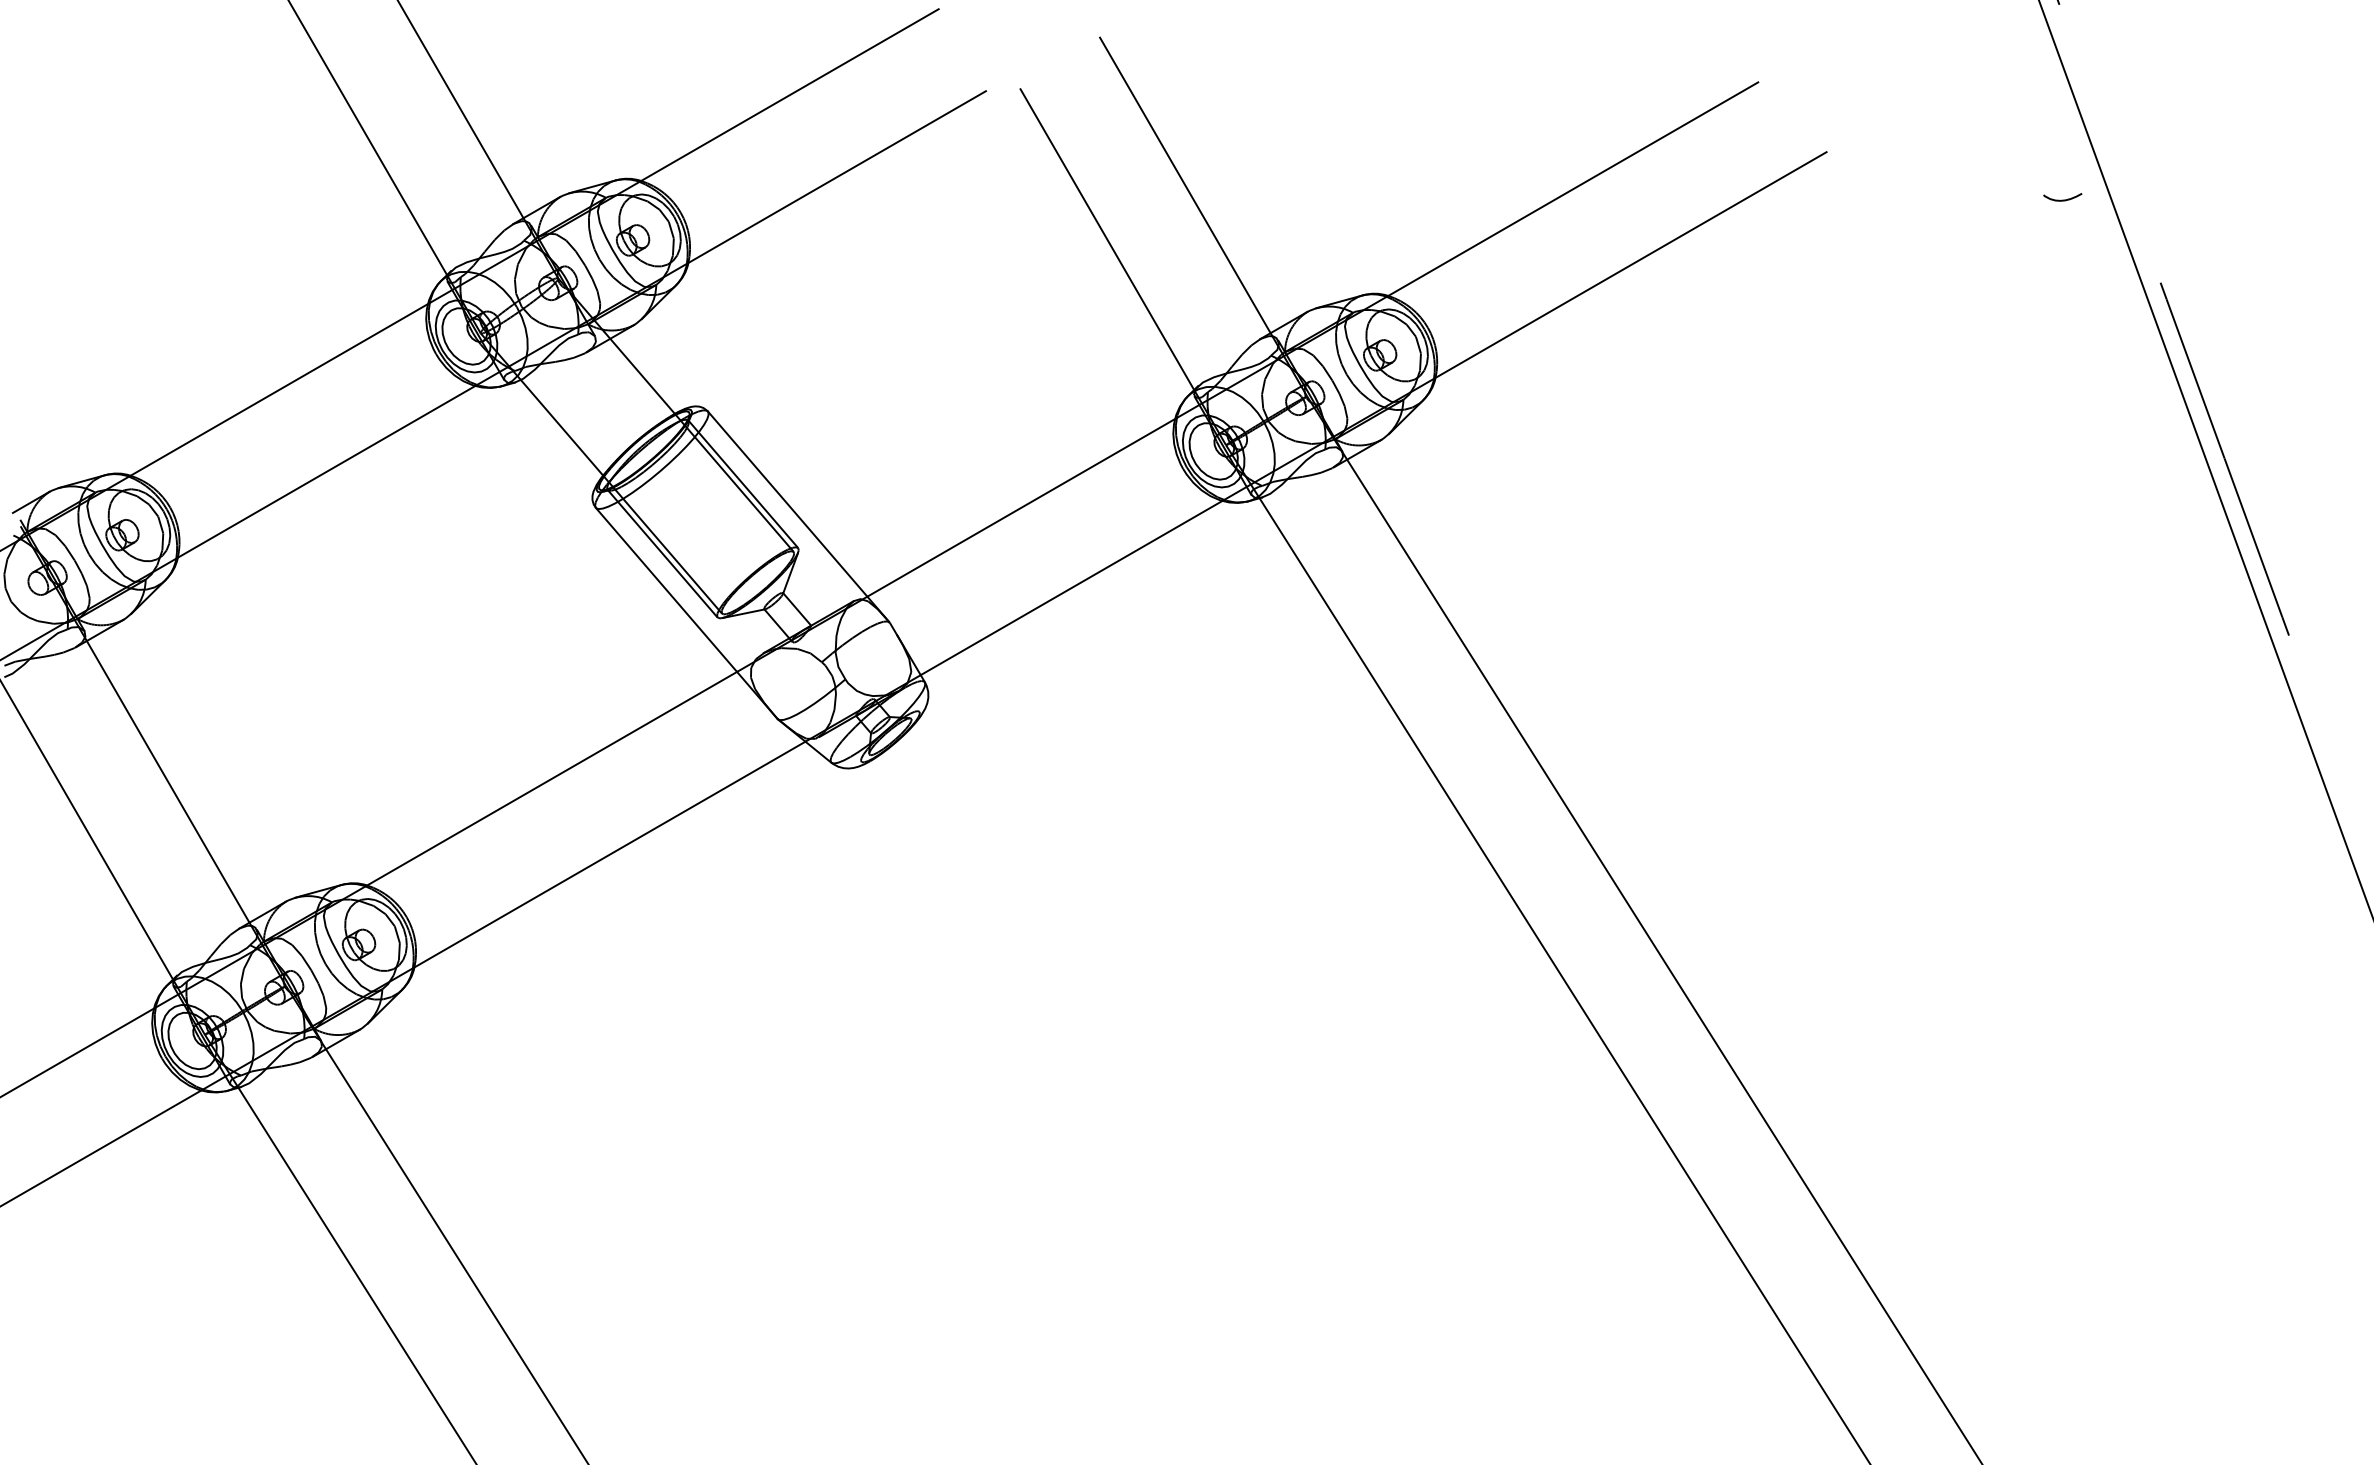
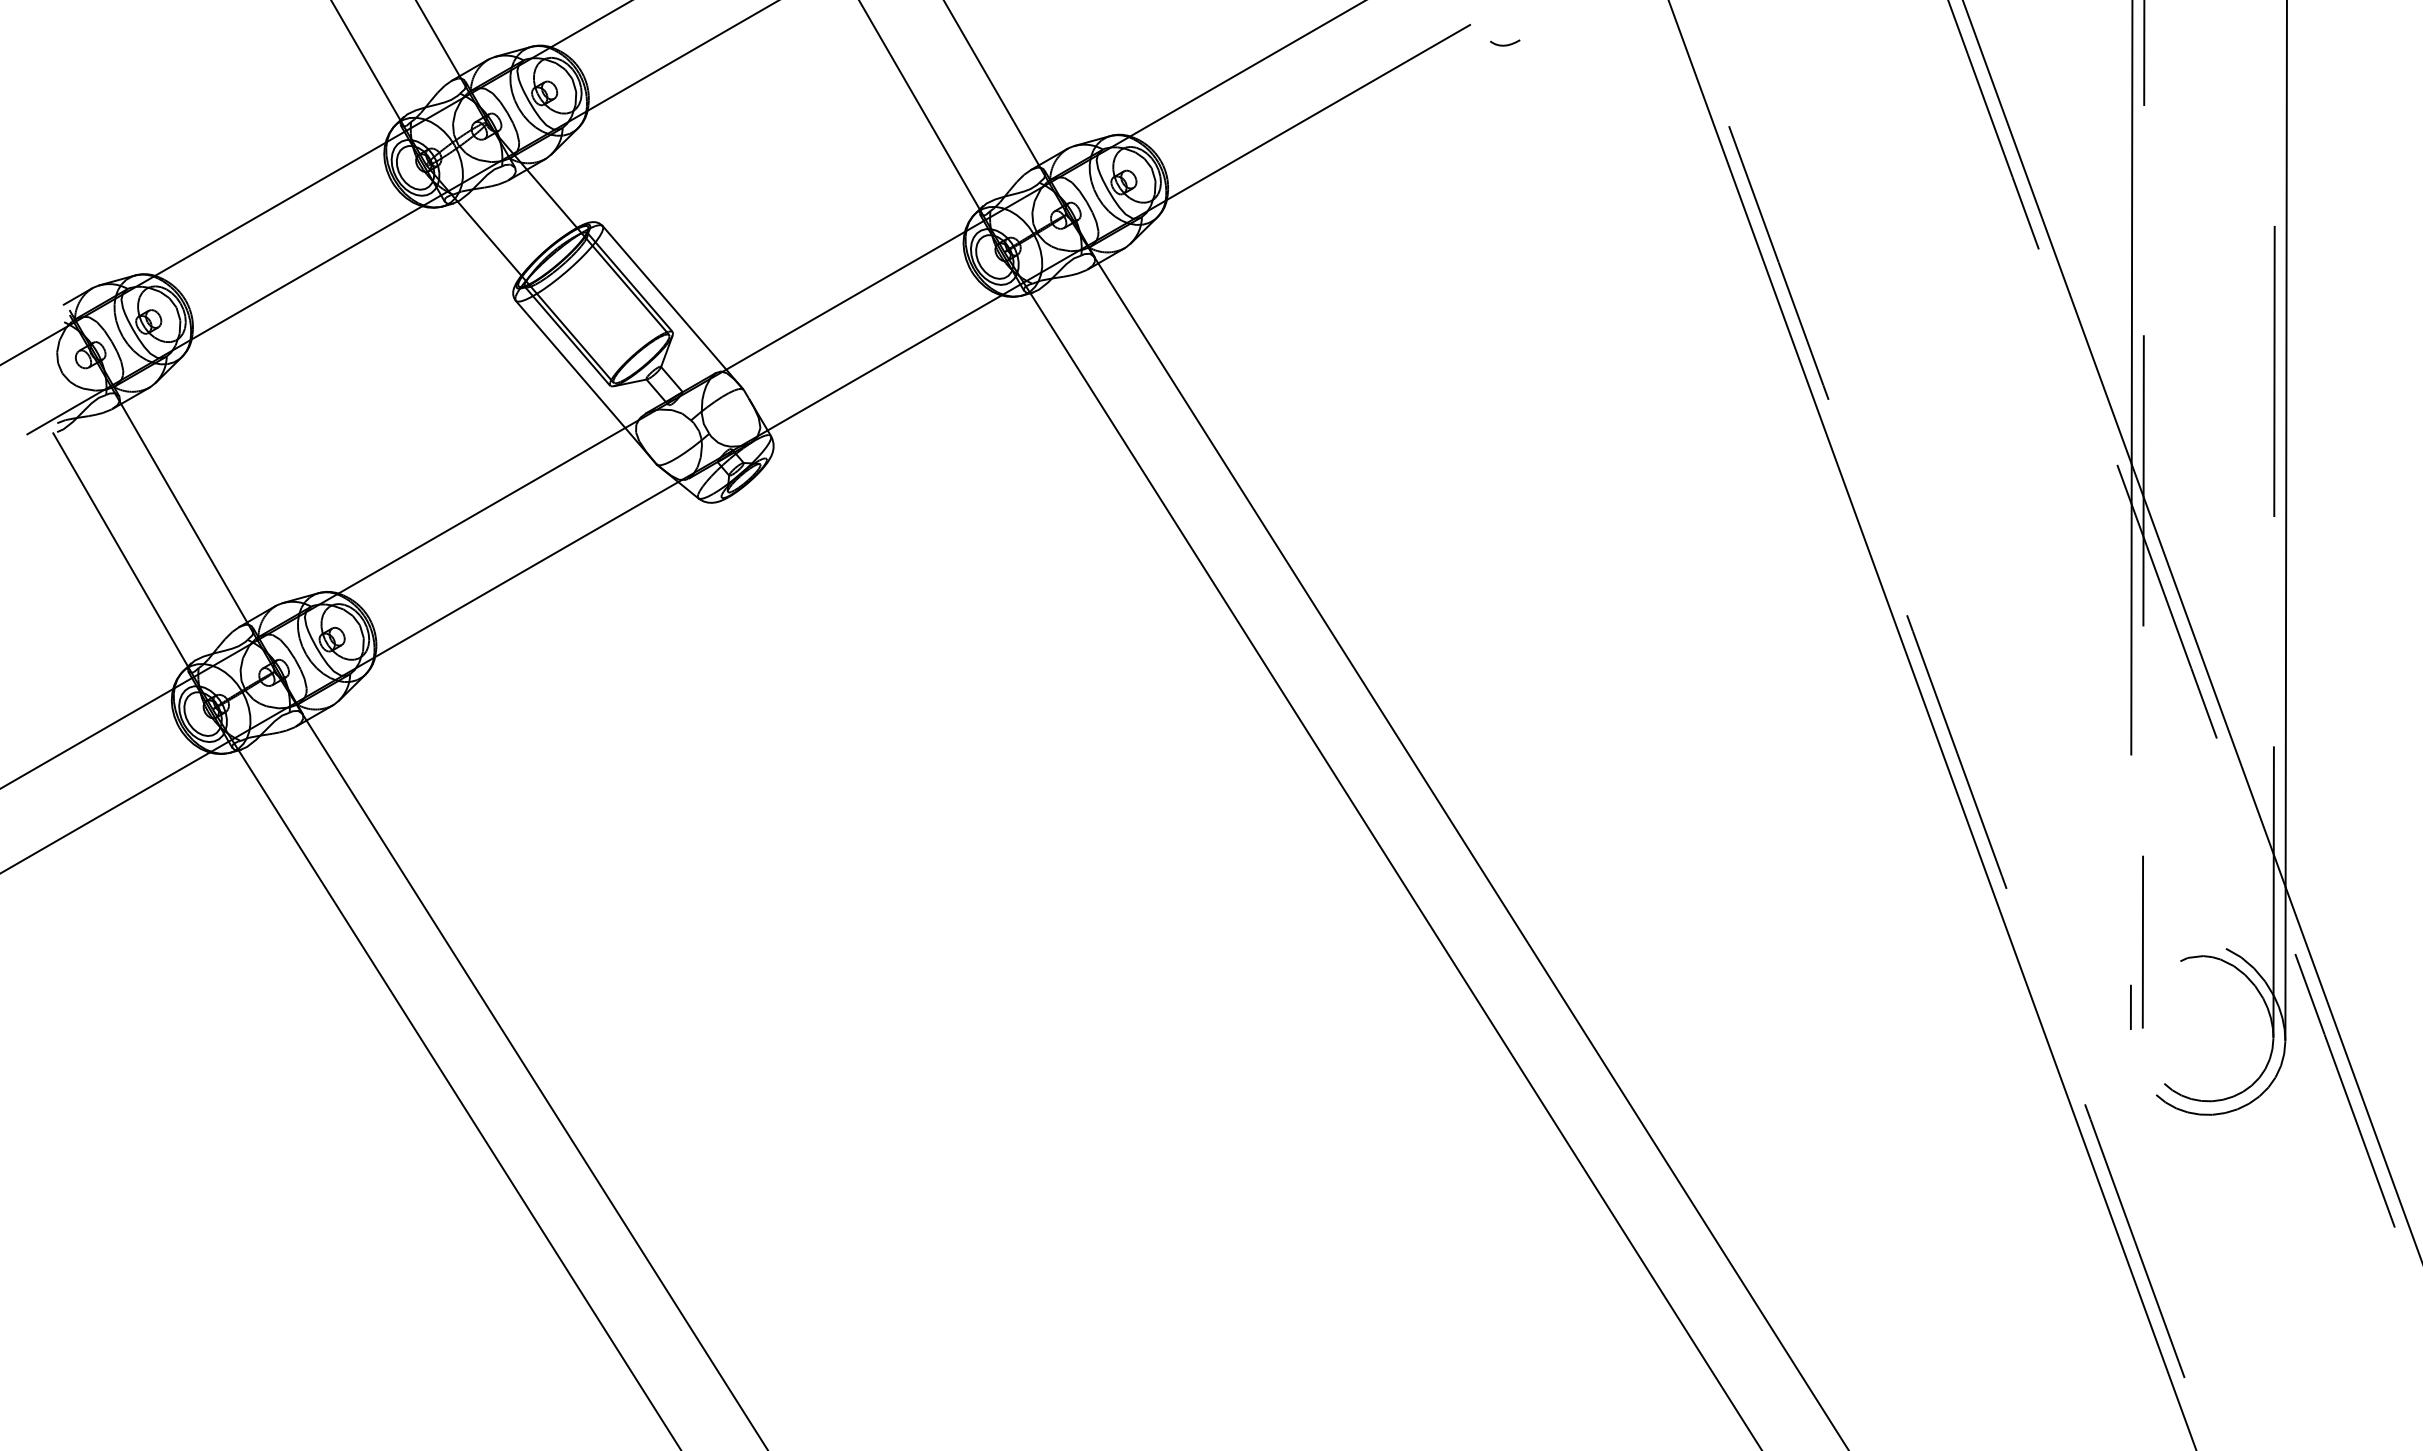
curve: (2063, 199) -> (1505, 44), moved

